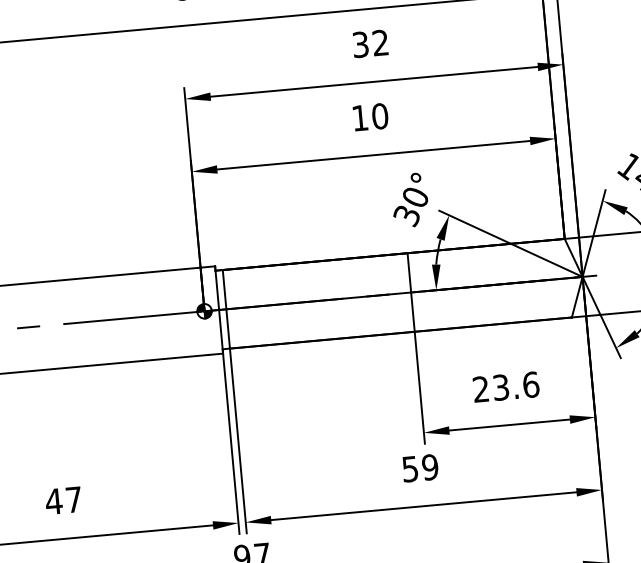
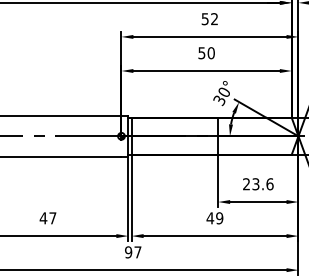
text: (361, 43) -> (205, 18), 32 -> 52
text: (359, 118) -> (201, 53), 10 -> 50
text: (410, 469) -> (210, 218), 59 -> 49

